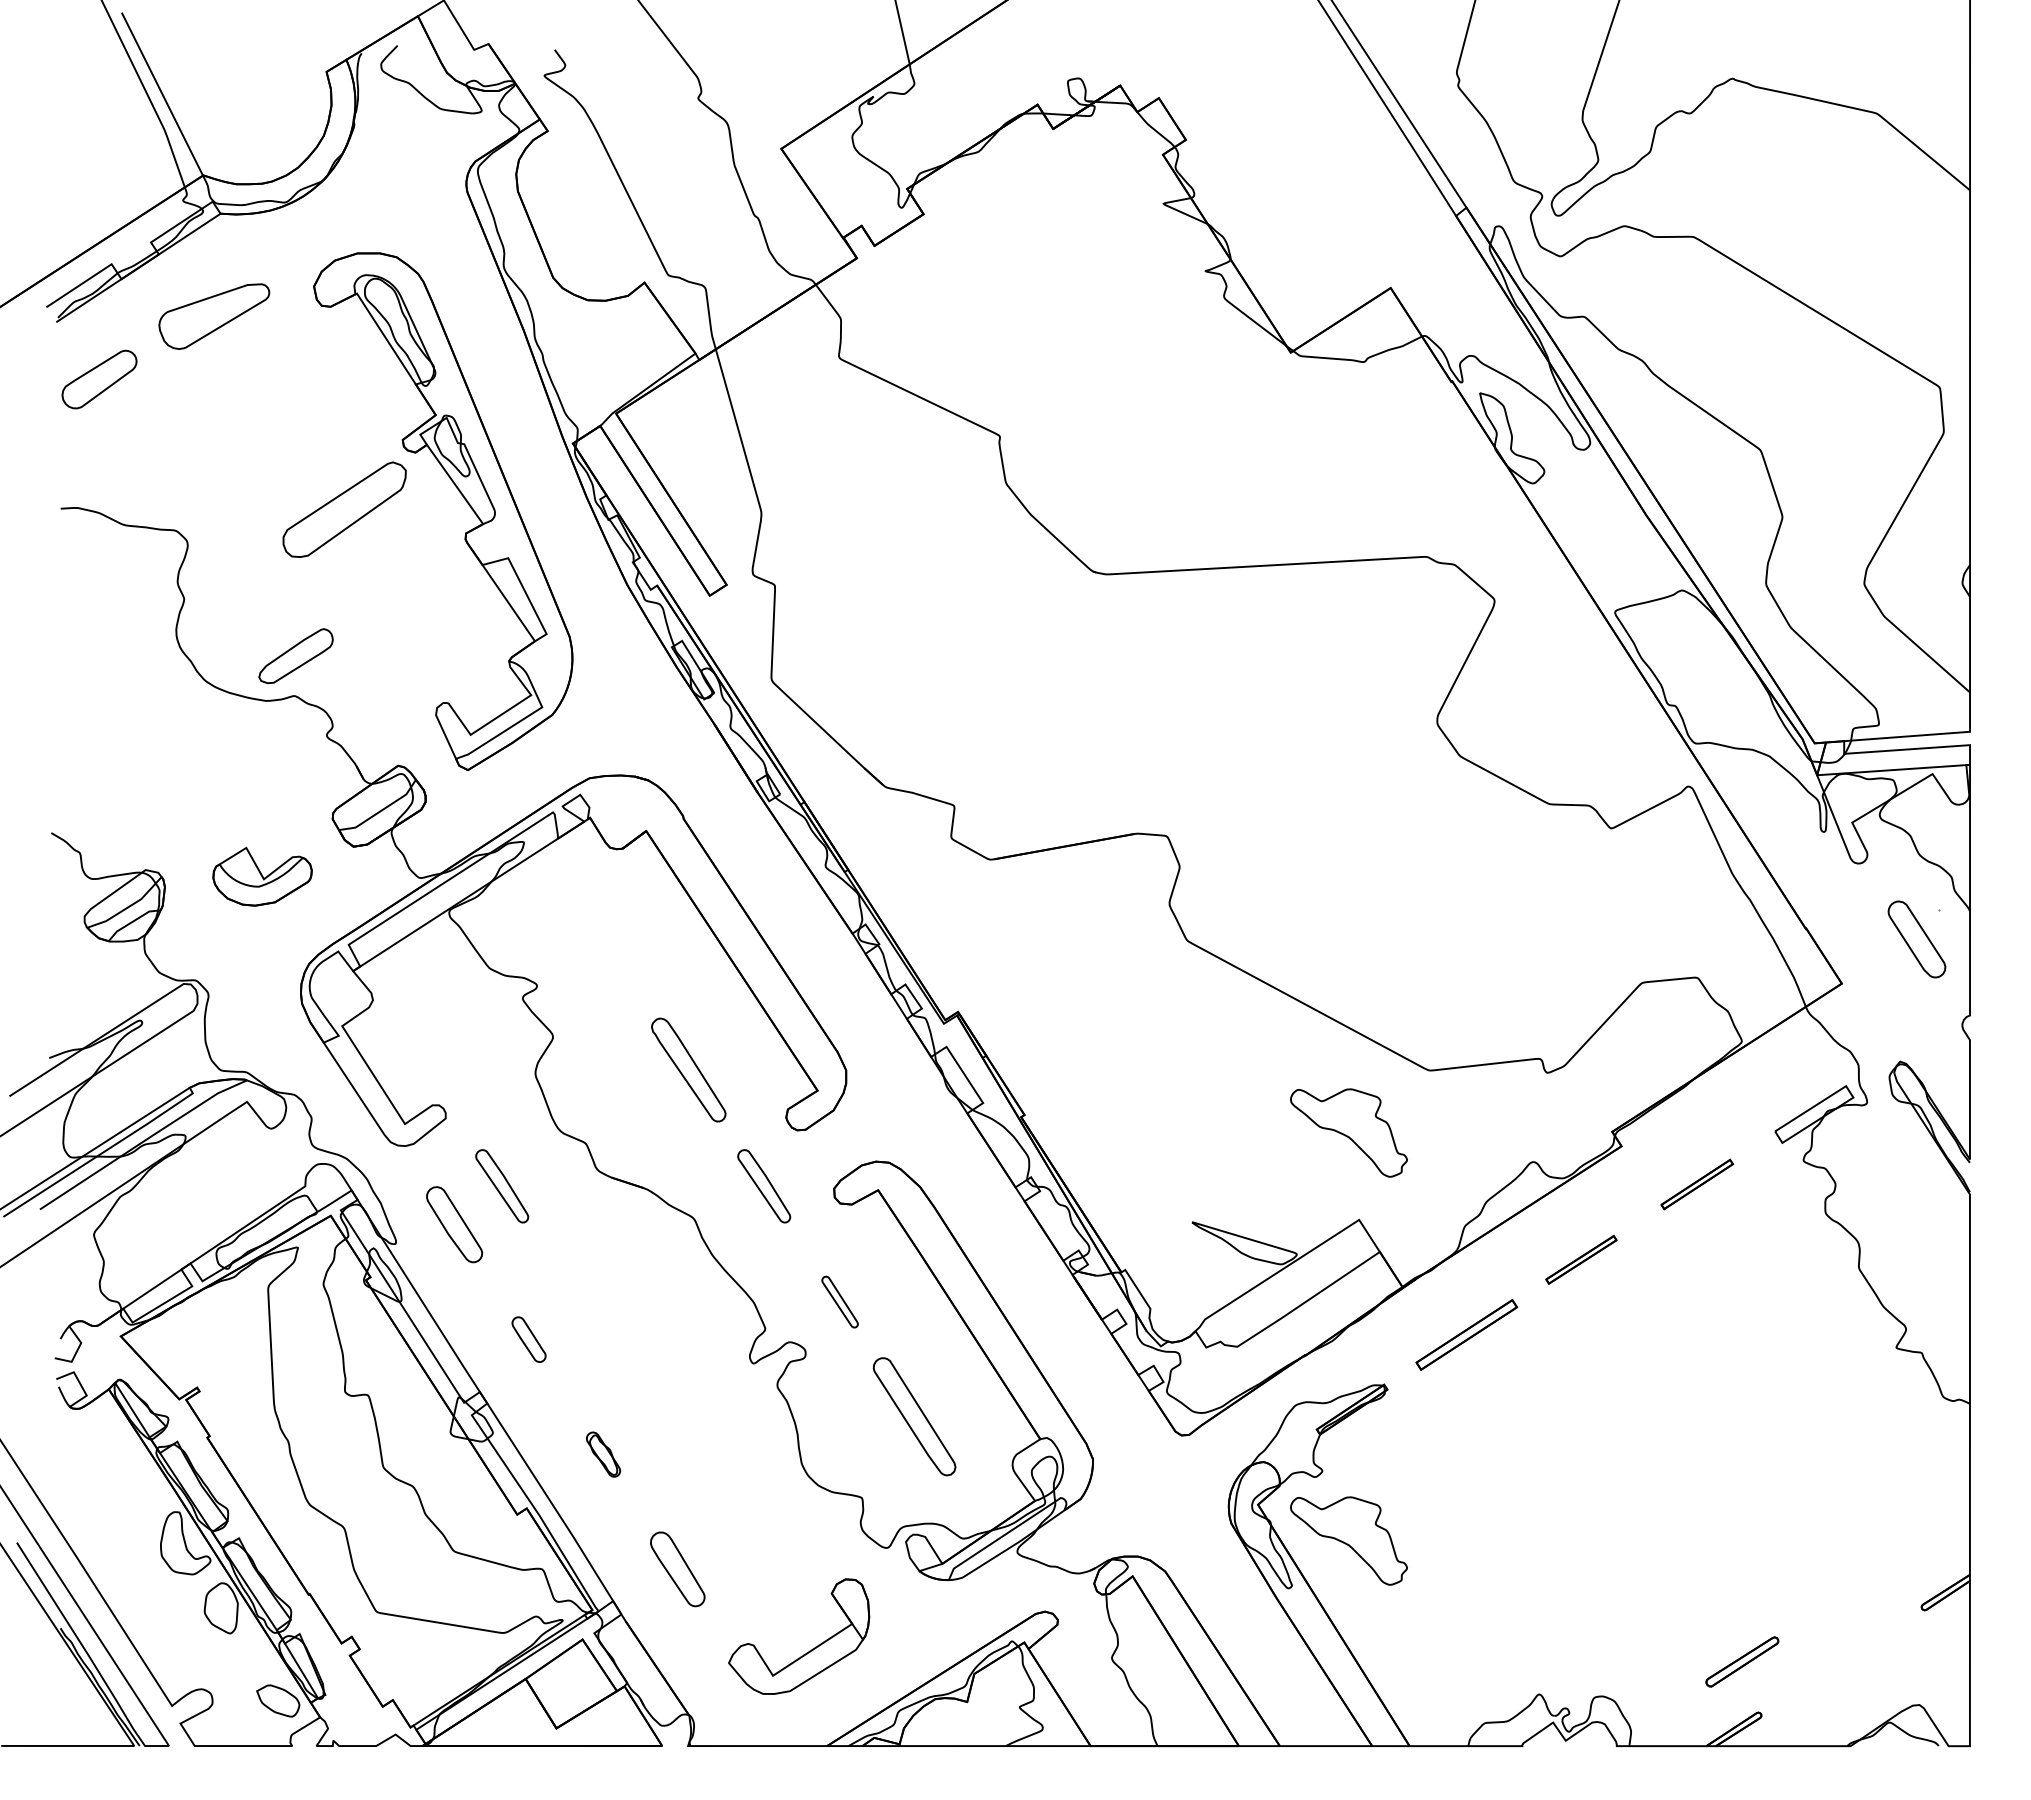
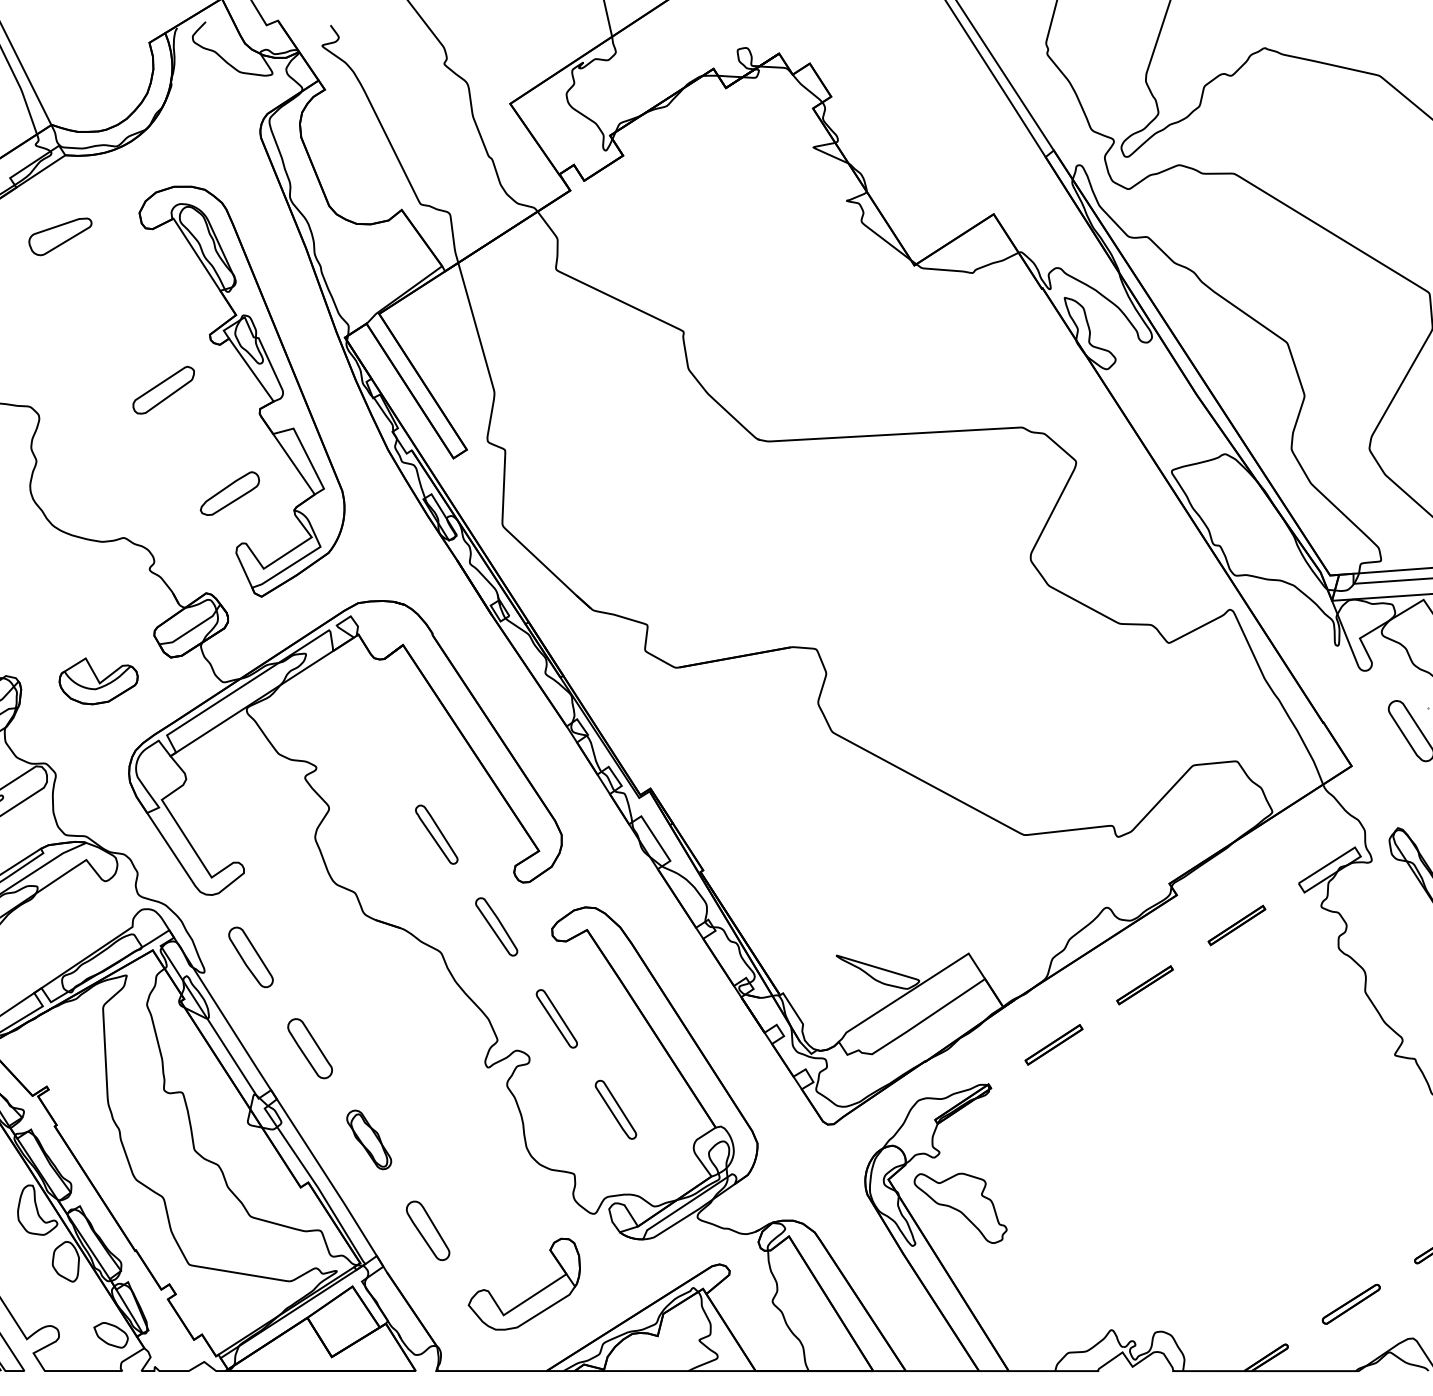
part: (214, 316) -> (60, 236), size x0.71
part: (344, 509) -> (163, 389), size x0.62
part: (295, 656) -> (229, 493), moved
part: (688, 1069) -> (436, 834), size x0.71
part: (1348, 1132) -> (960, 884), removed
part: (502, 1186) -> (289, 927), removed
part: (839, 1301) -> (556, 1018), size x1.43
part: (1466, 1334) -> (1053, 1044), size x0.71
part: (528, 1339) -> (309, 1048), size x1.67
part: (914, 1416) -> (615, 1109), size x0.62
part: (603, 1454) -> (369, 1139), size x1.67
part: (1742, 1661) -> (1351, 1303), moved

